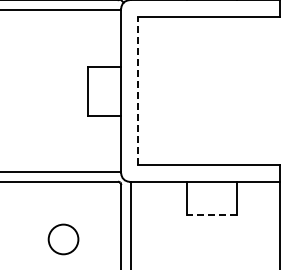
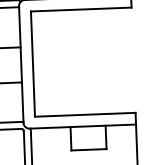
line: (137, 90) -> (32, 63), dashed -> solid
line: (212, 214) -> (89, 149), dashed -> solid

